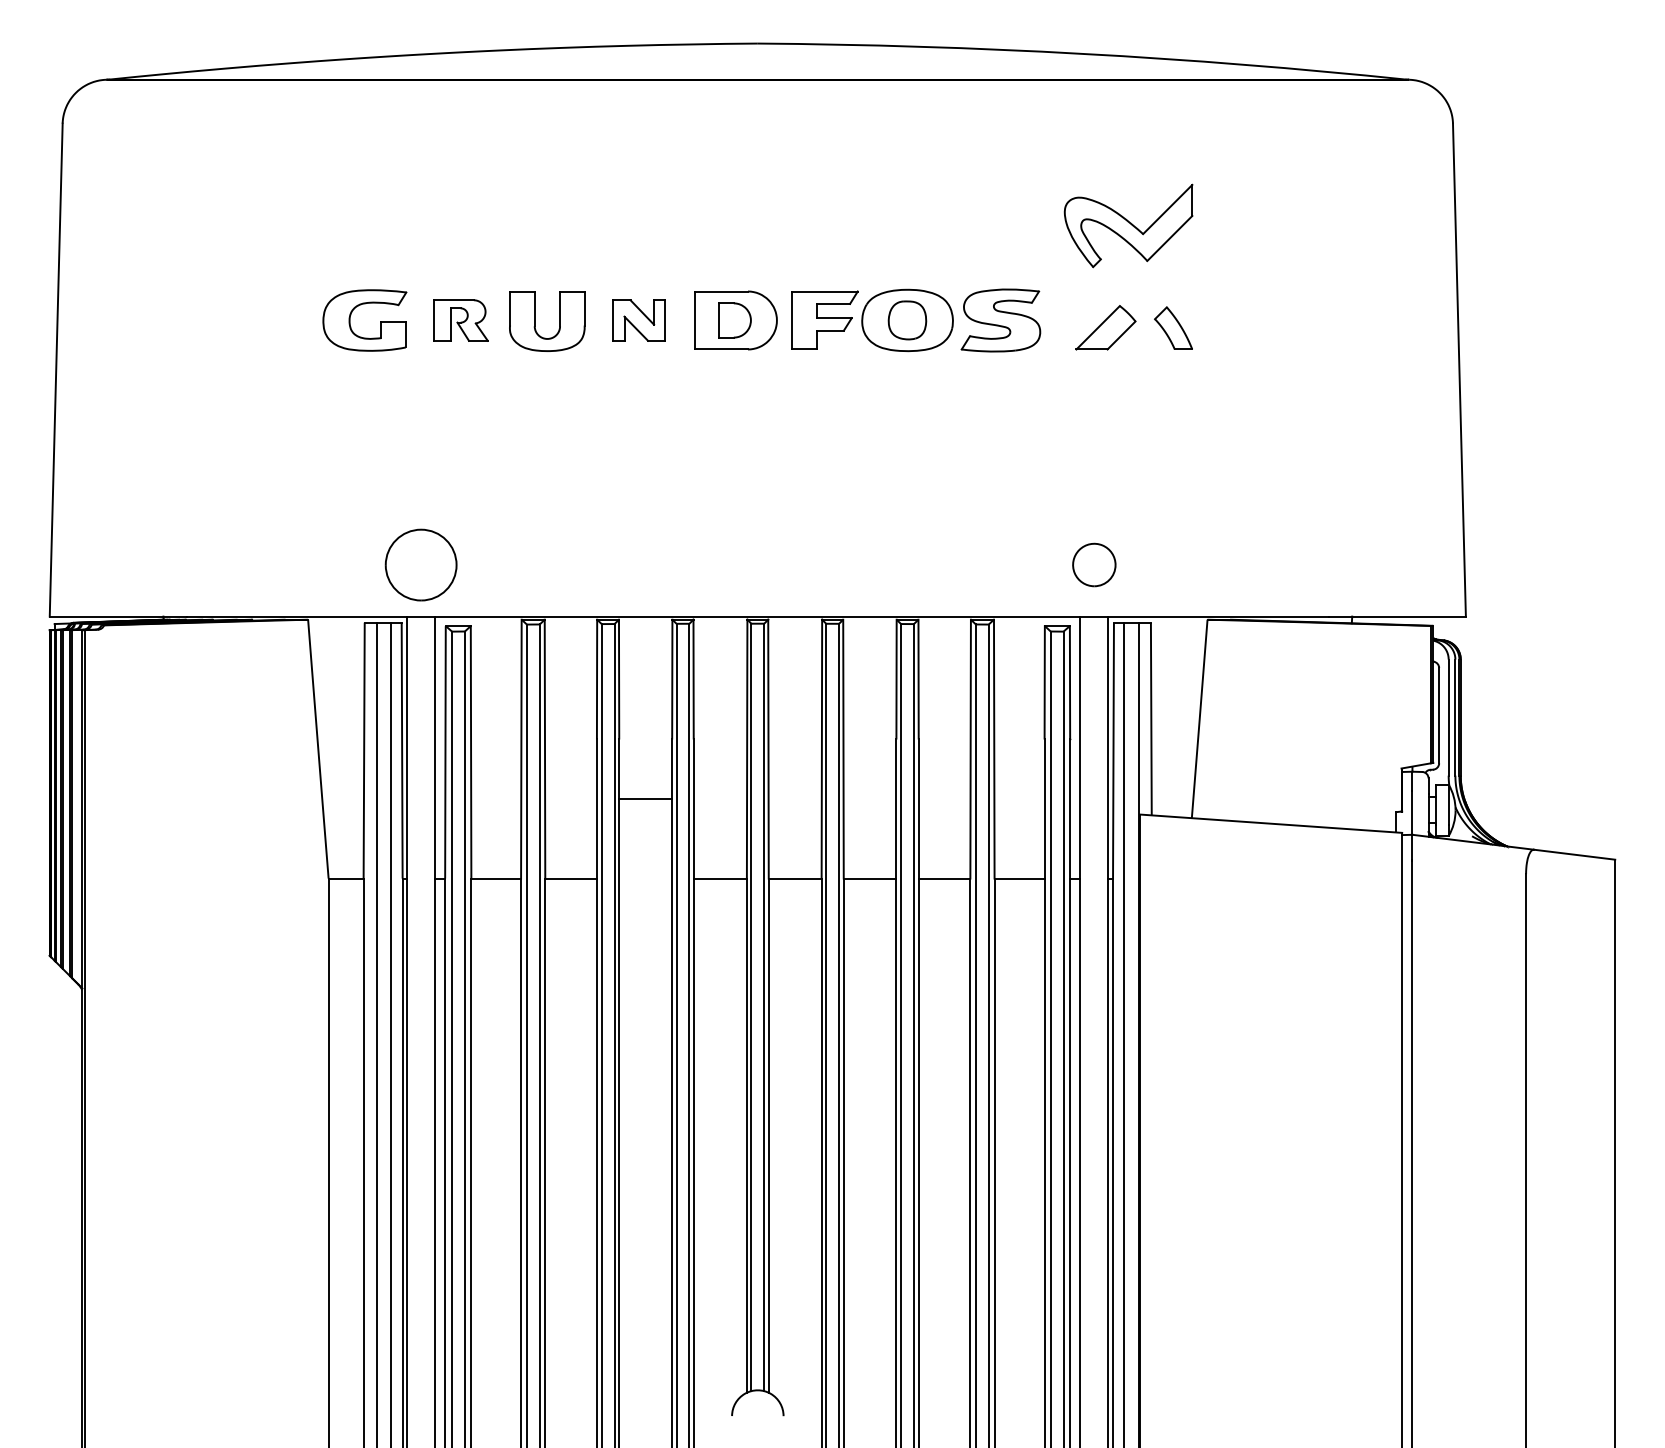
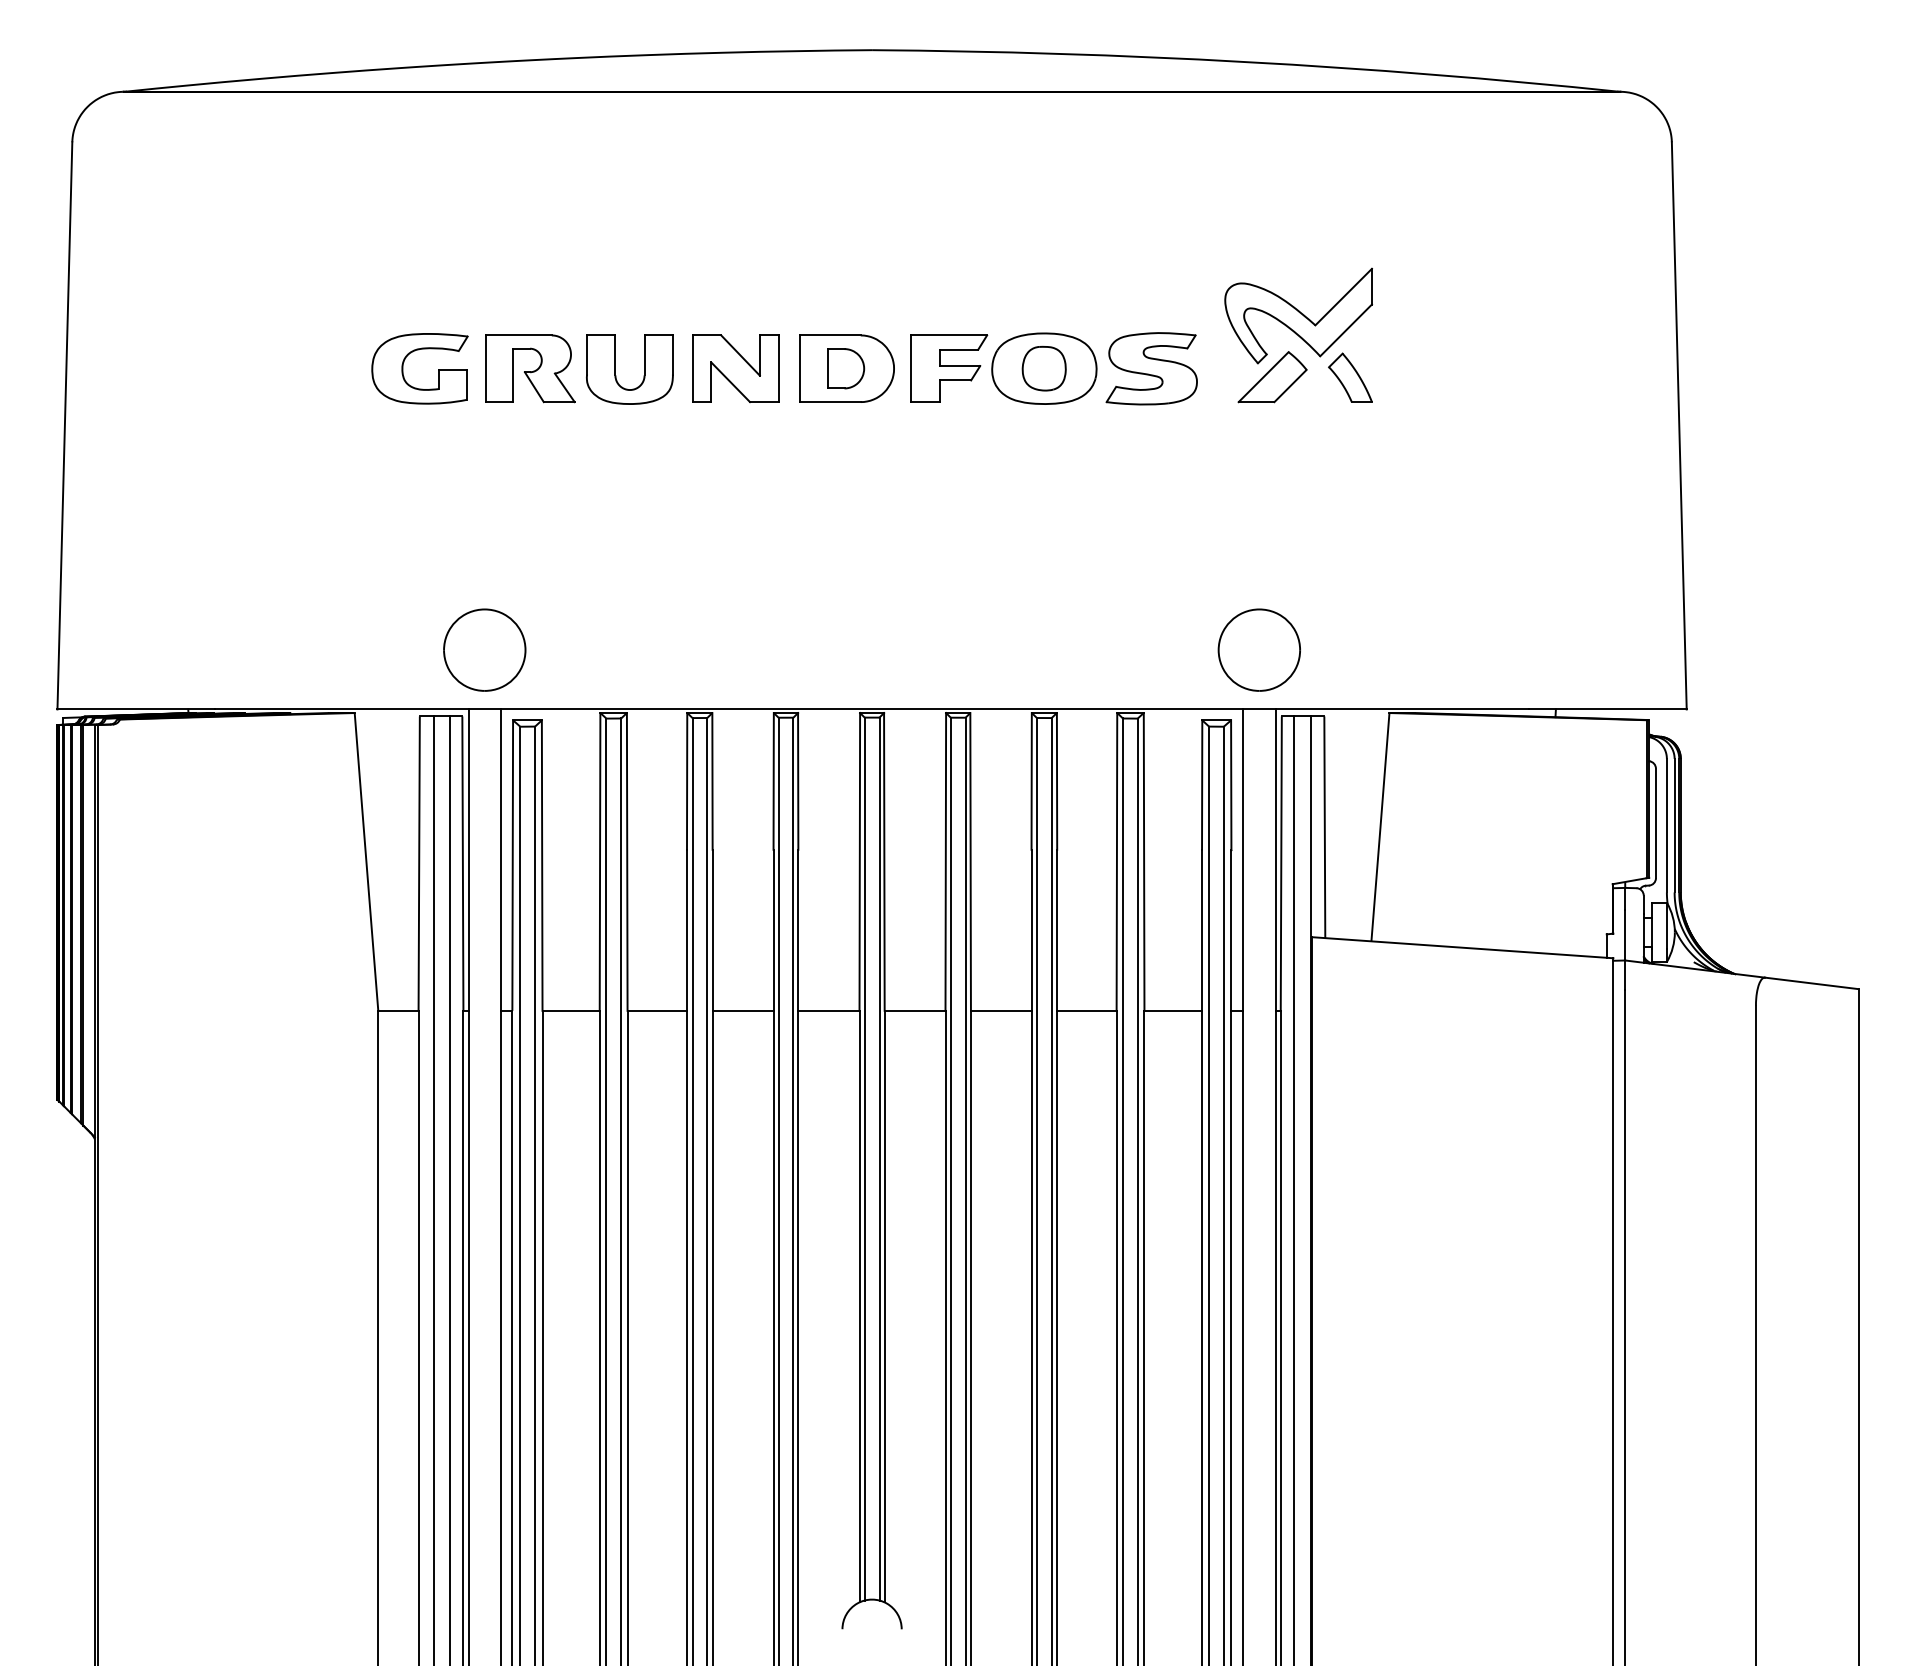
part: (1128, 225) -> (1298, 315), moved
part: (460, 320) -> (530, 368), size x1.43
part: (639, 320) -> (735, 368), size x1.43
part: (1093, 564) -> (1258, 649), size x1.67
line: (645, 799) -> (742, 1010), moved

